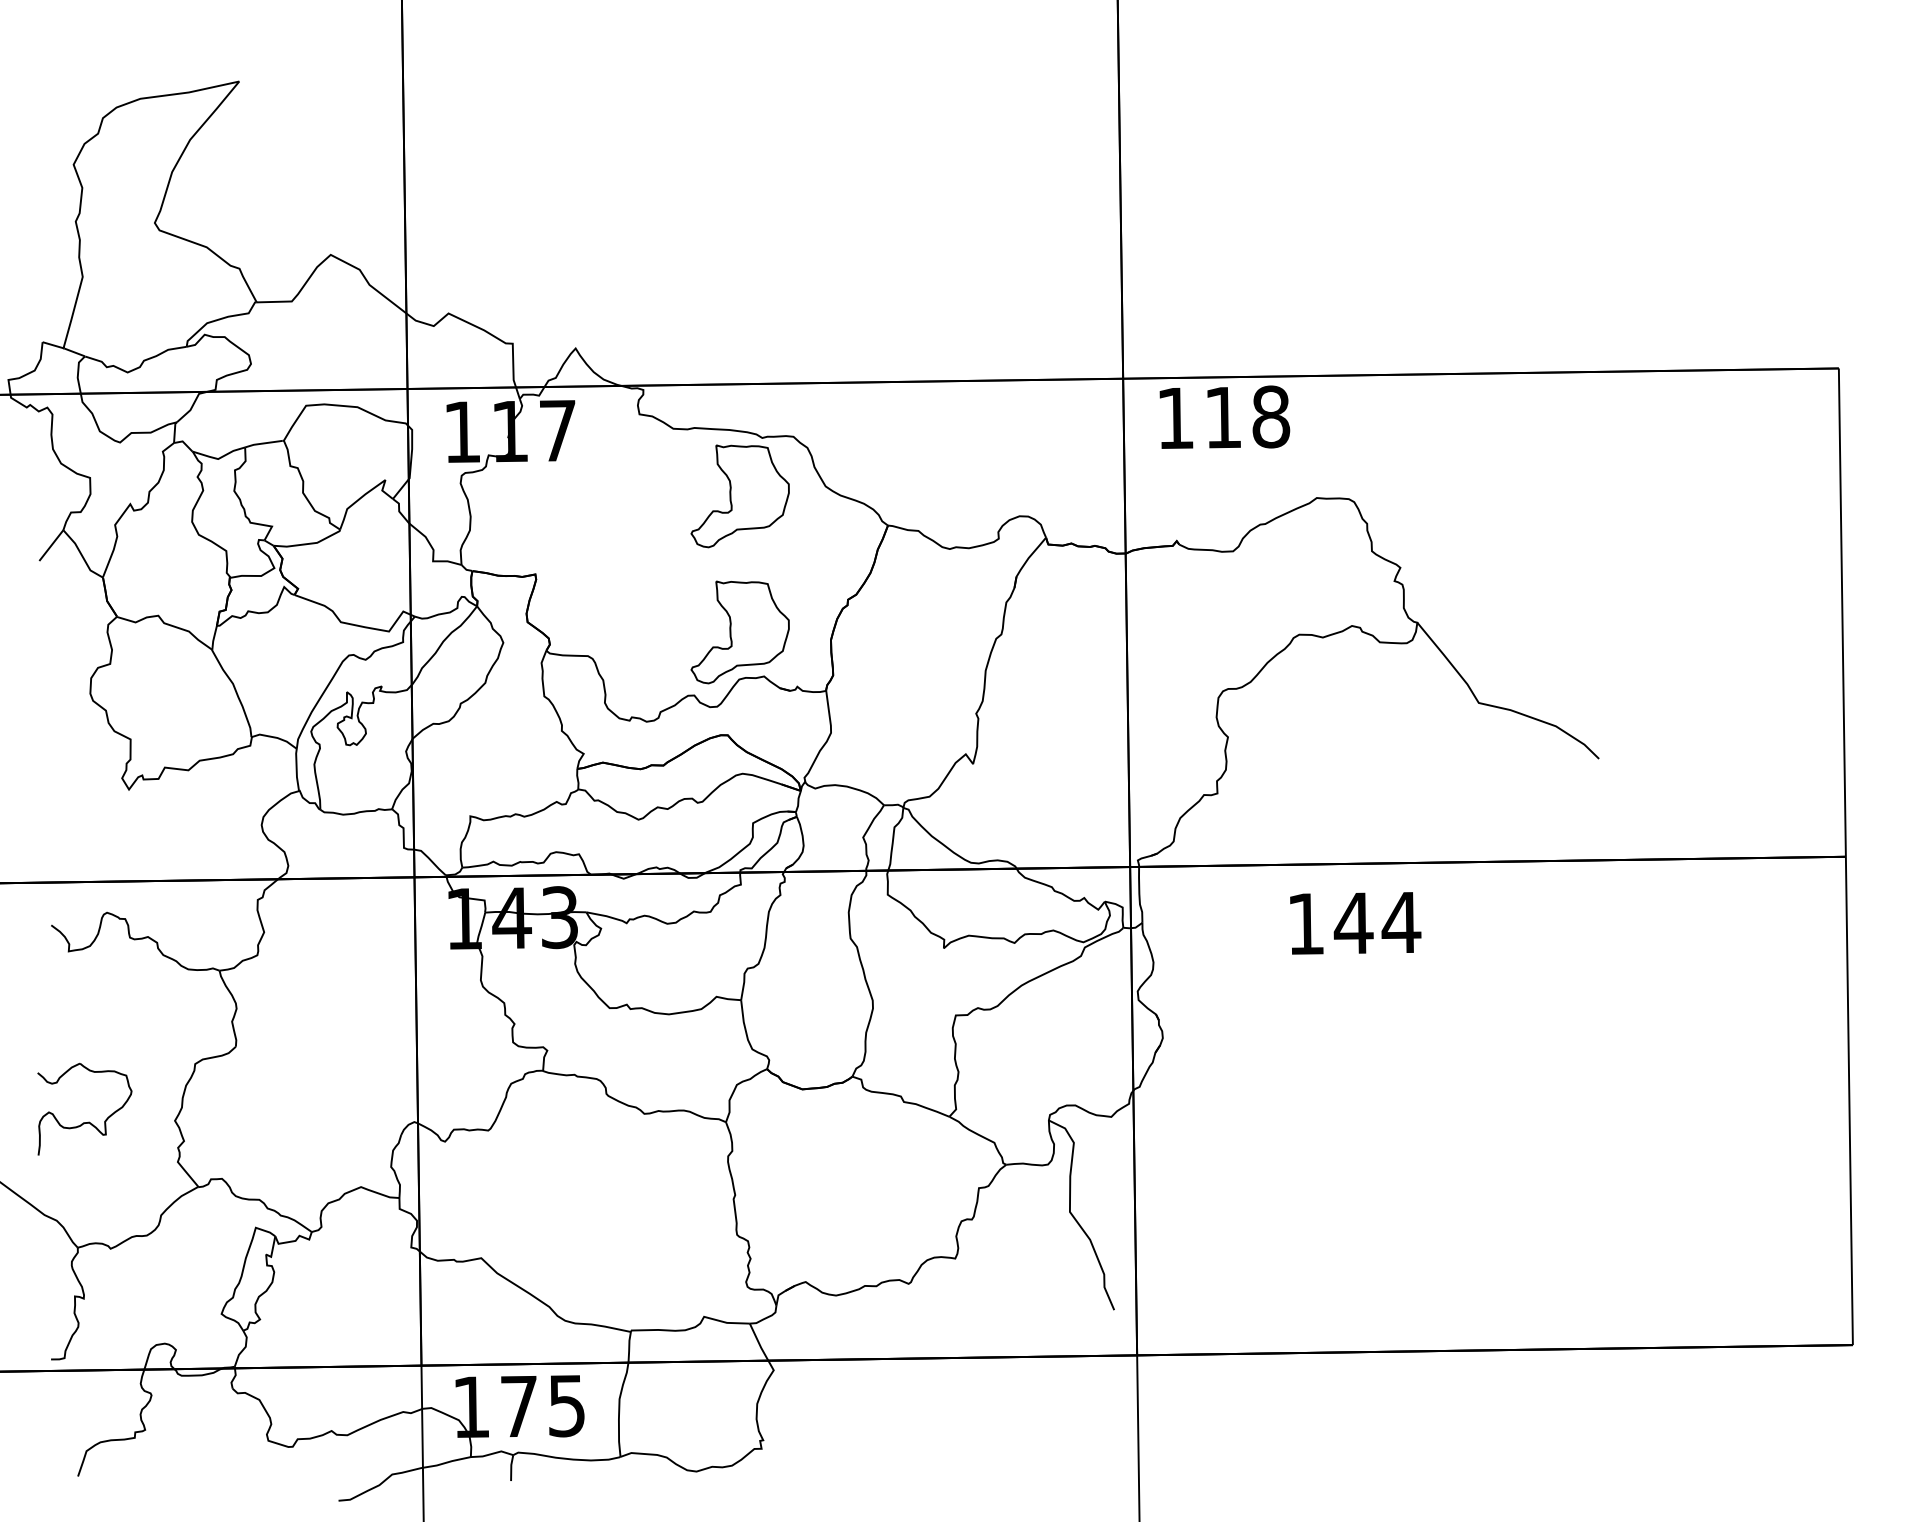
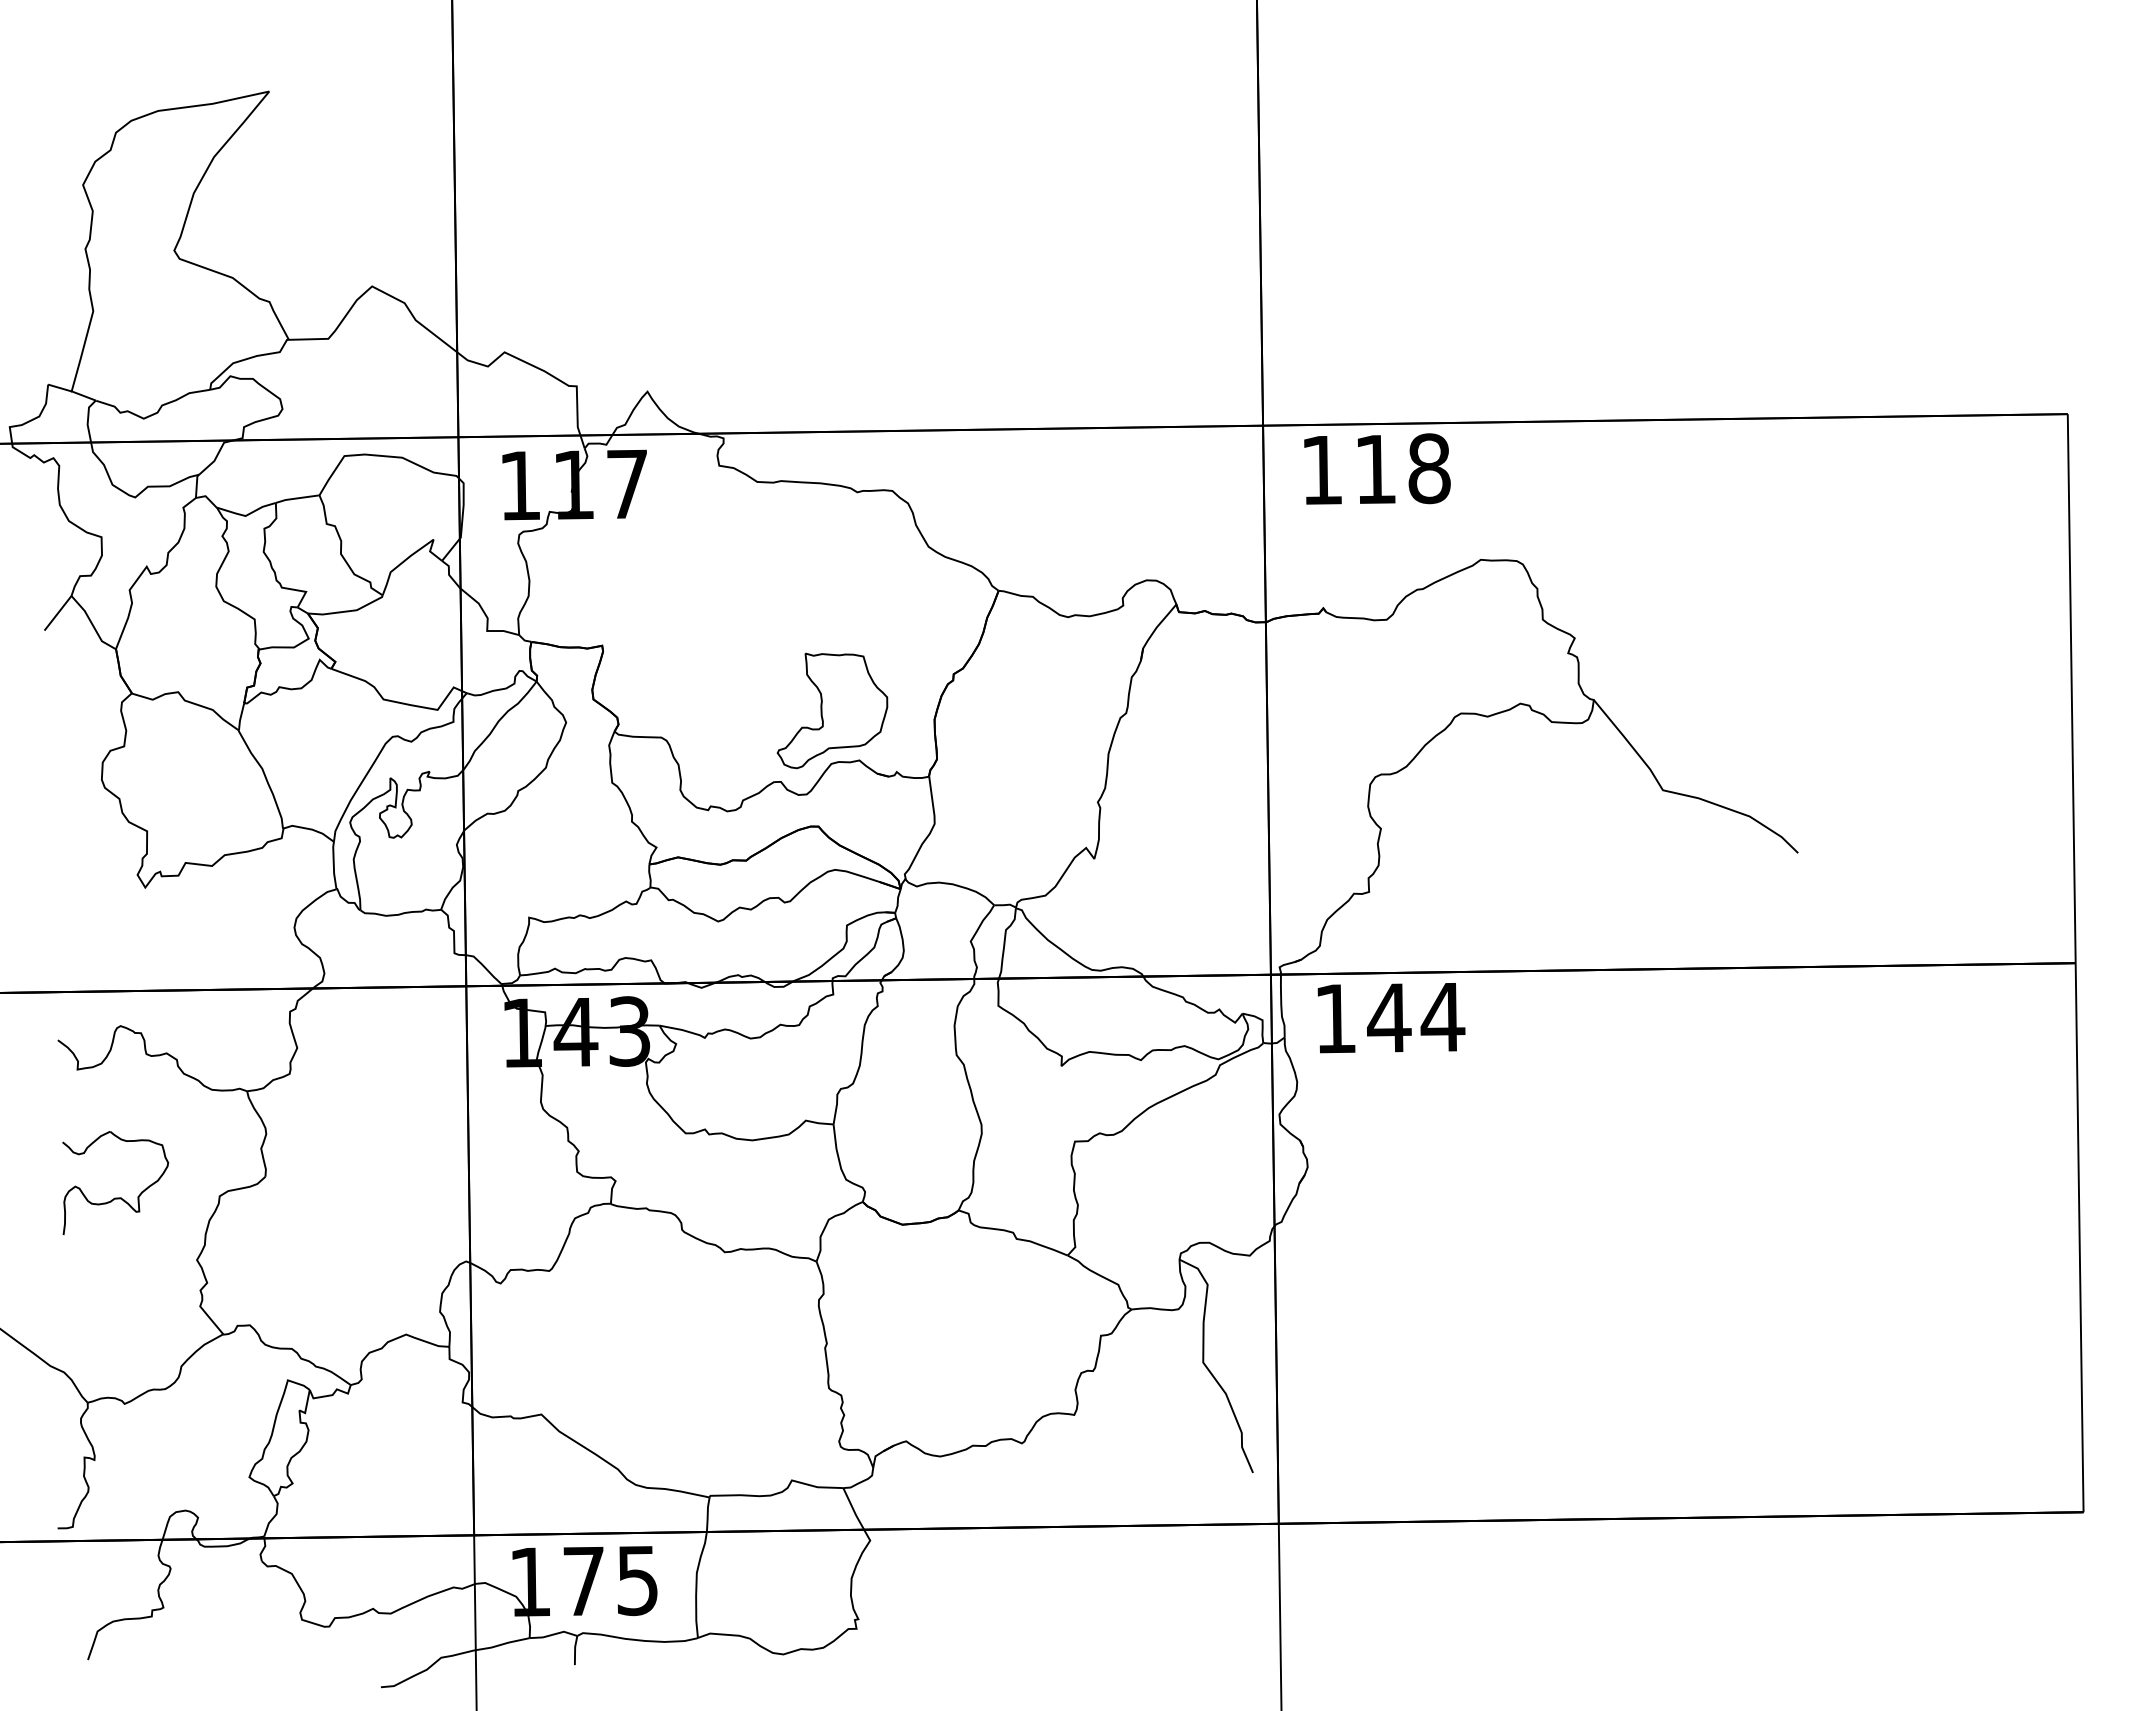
part: (740, 495) -> (832, 557), removed
text: (1355, 923) -> (1391, 1018), moved
part: (84, 1122) -> (115, 1197), moved

